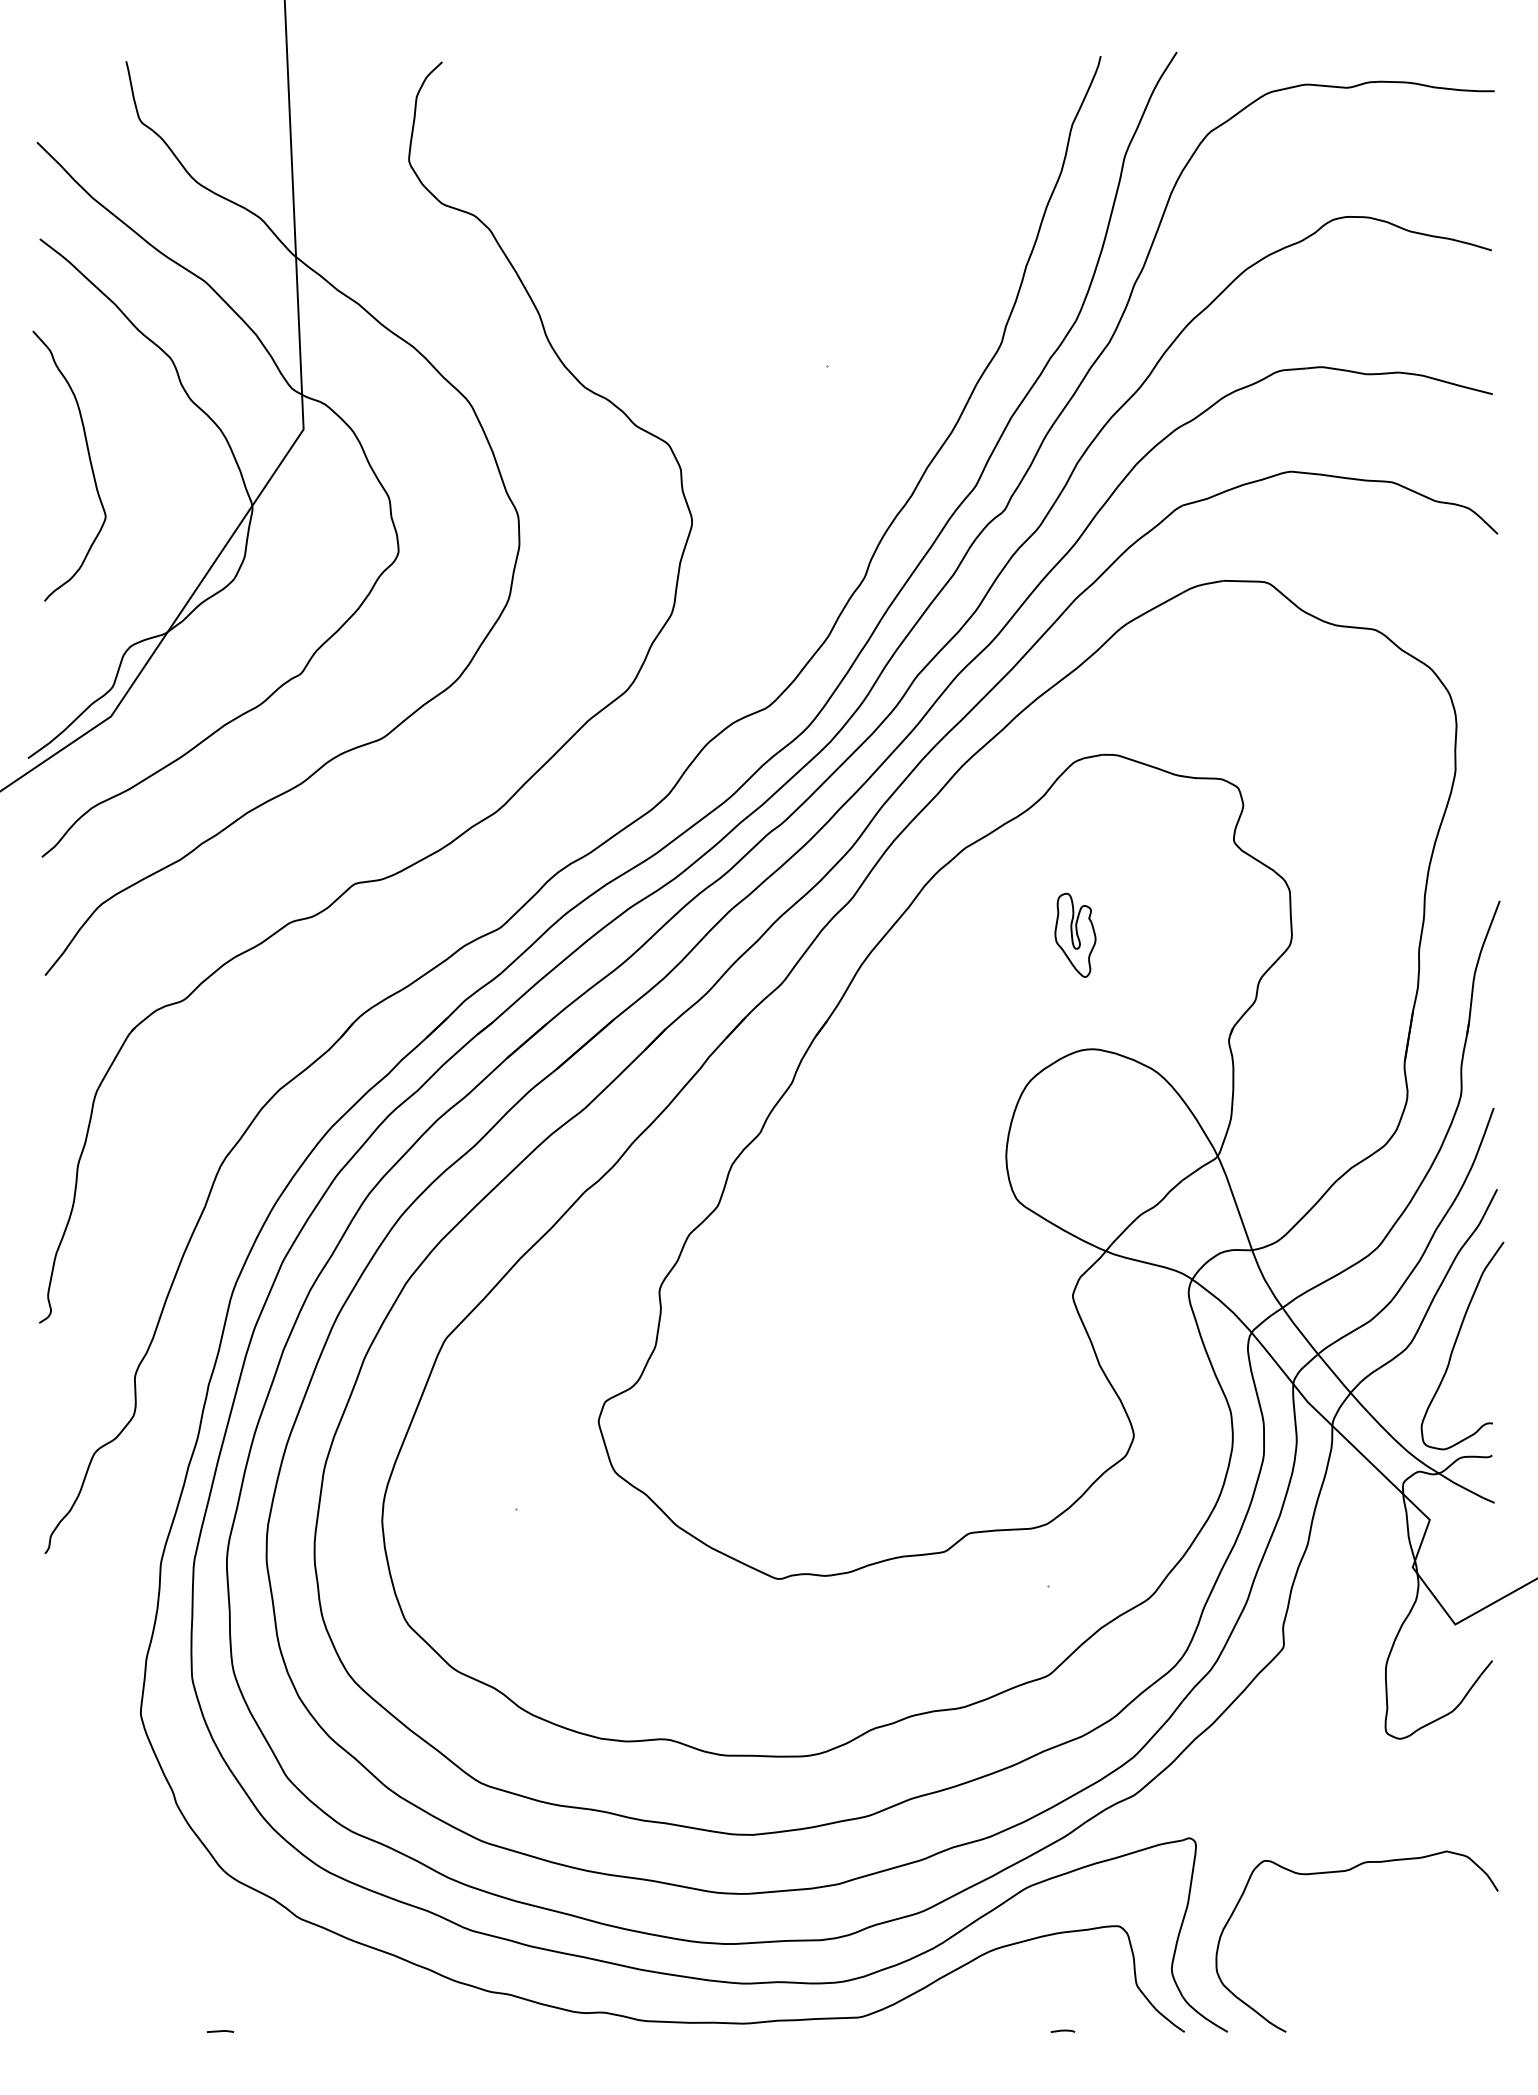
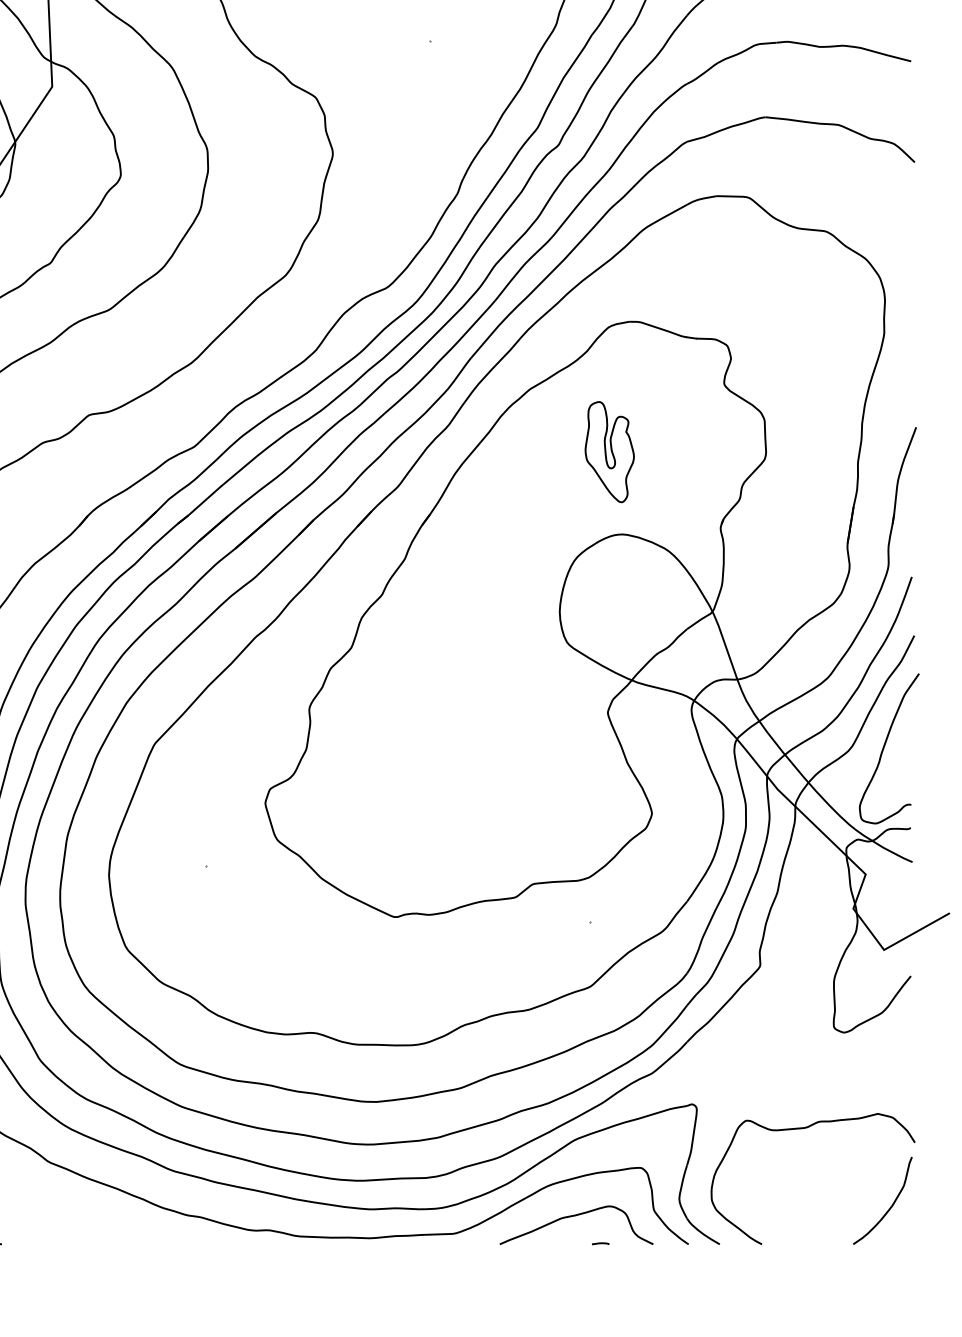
part: (1075, 935) -> (609, 452), size x1.67
curve: (1464, 1979) -> (890, 1206), added
curve: (1026, 1993) -> (574, 1216), added

